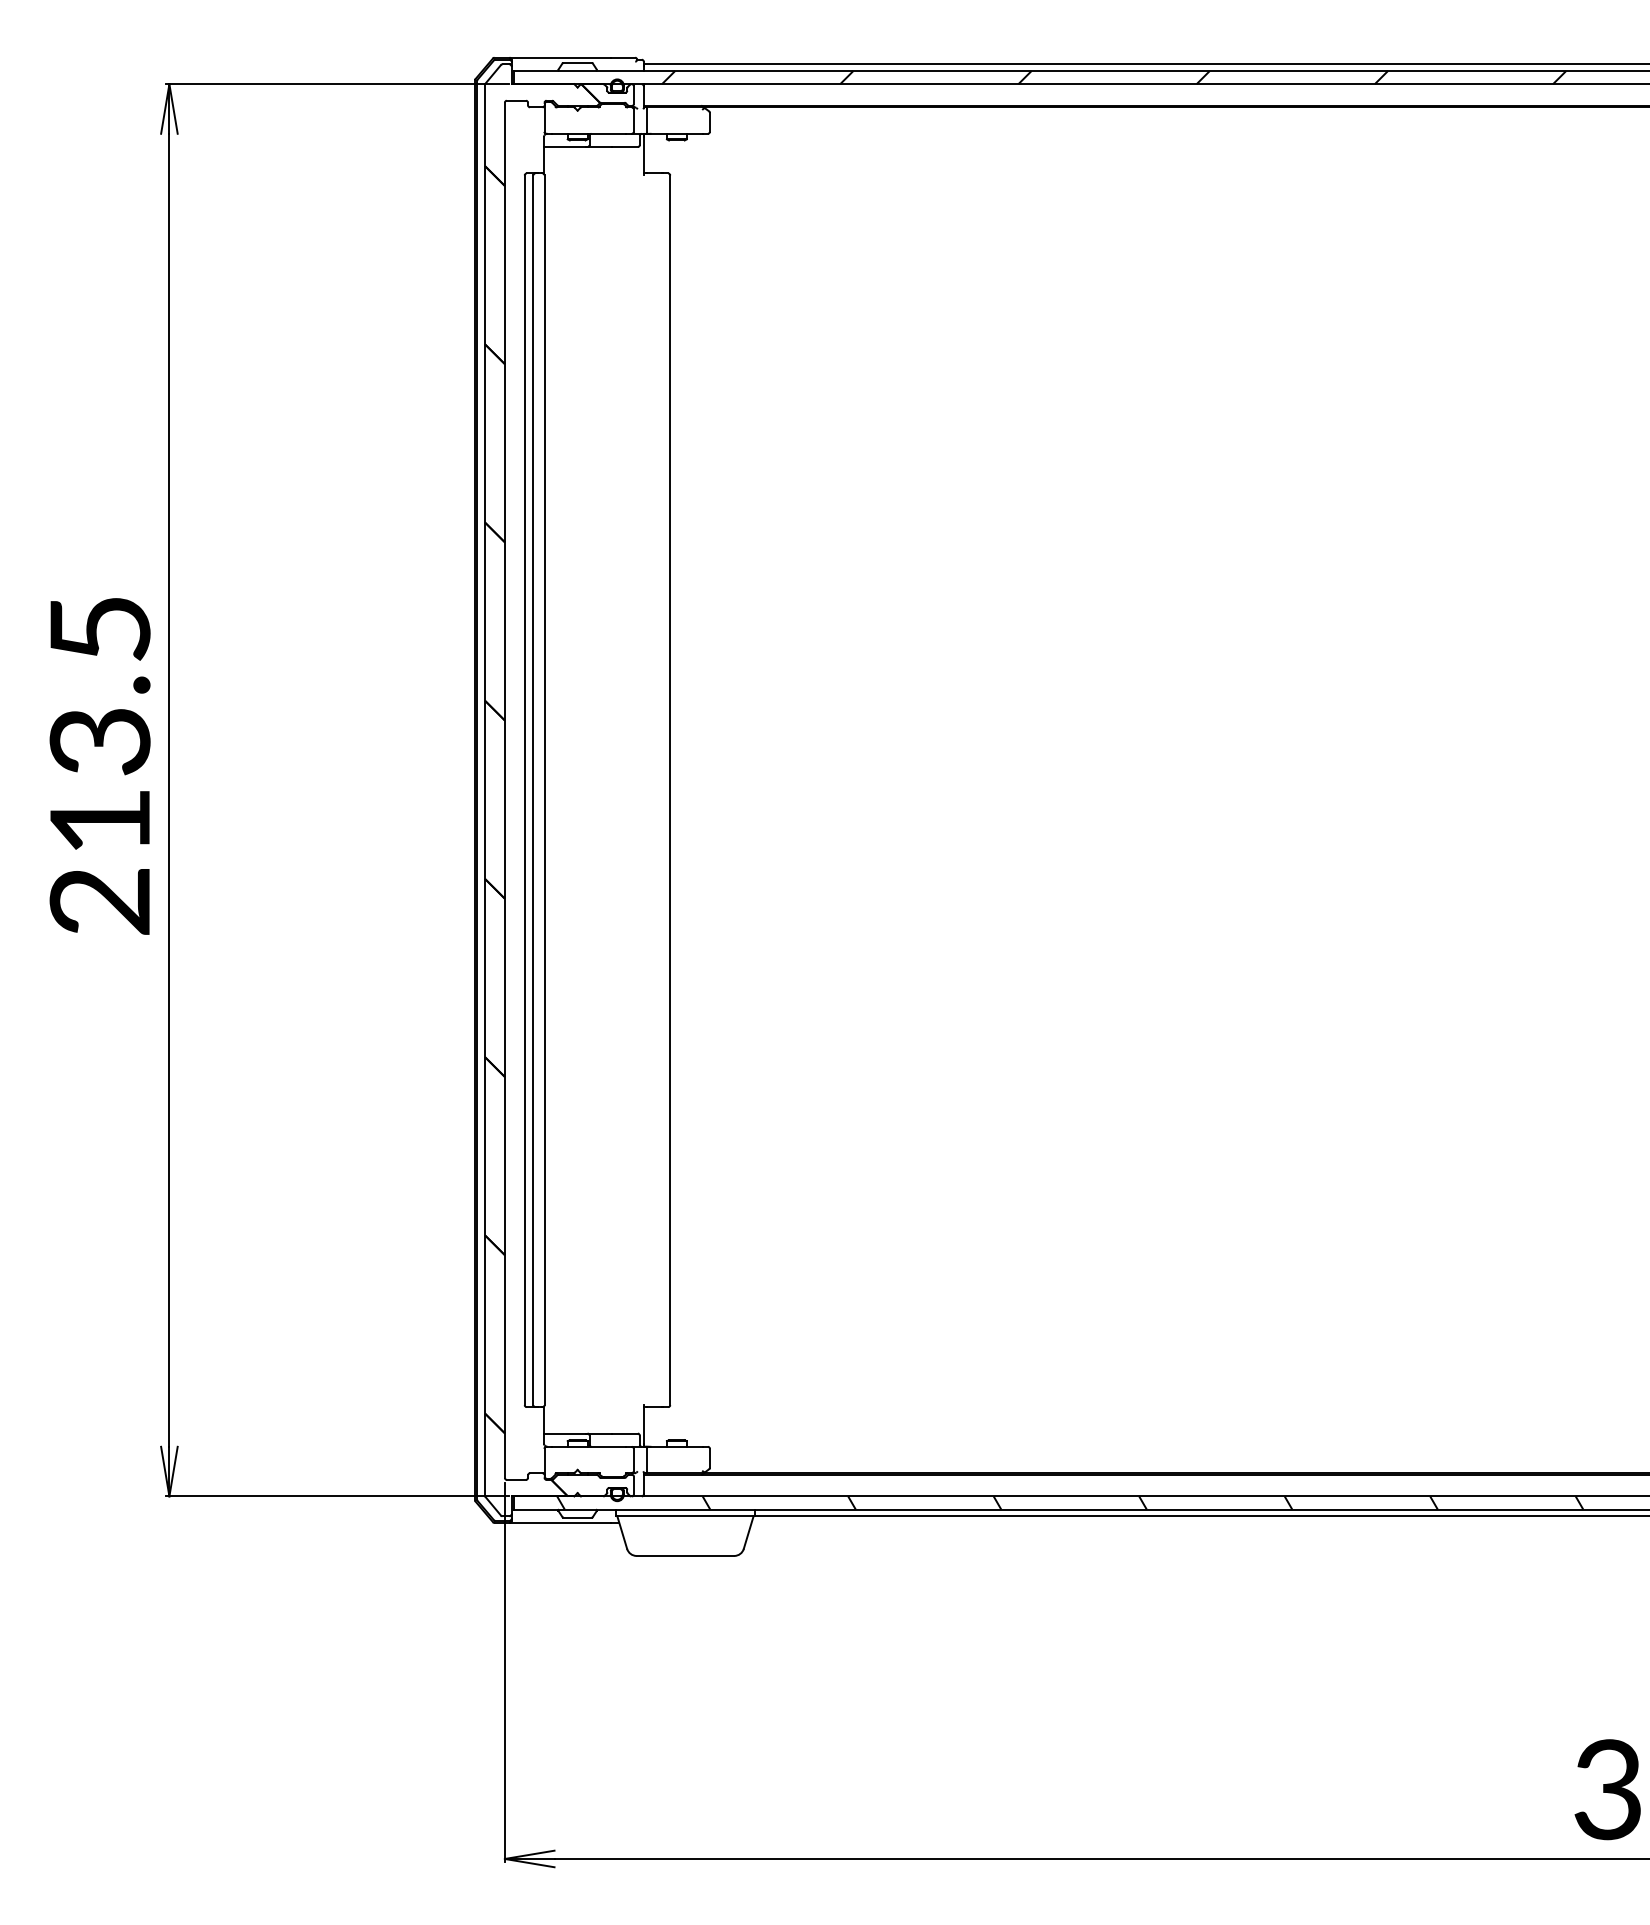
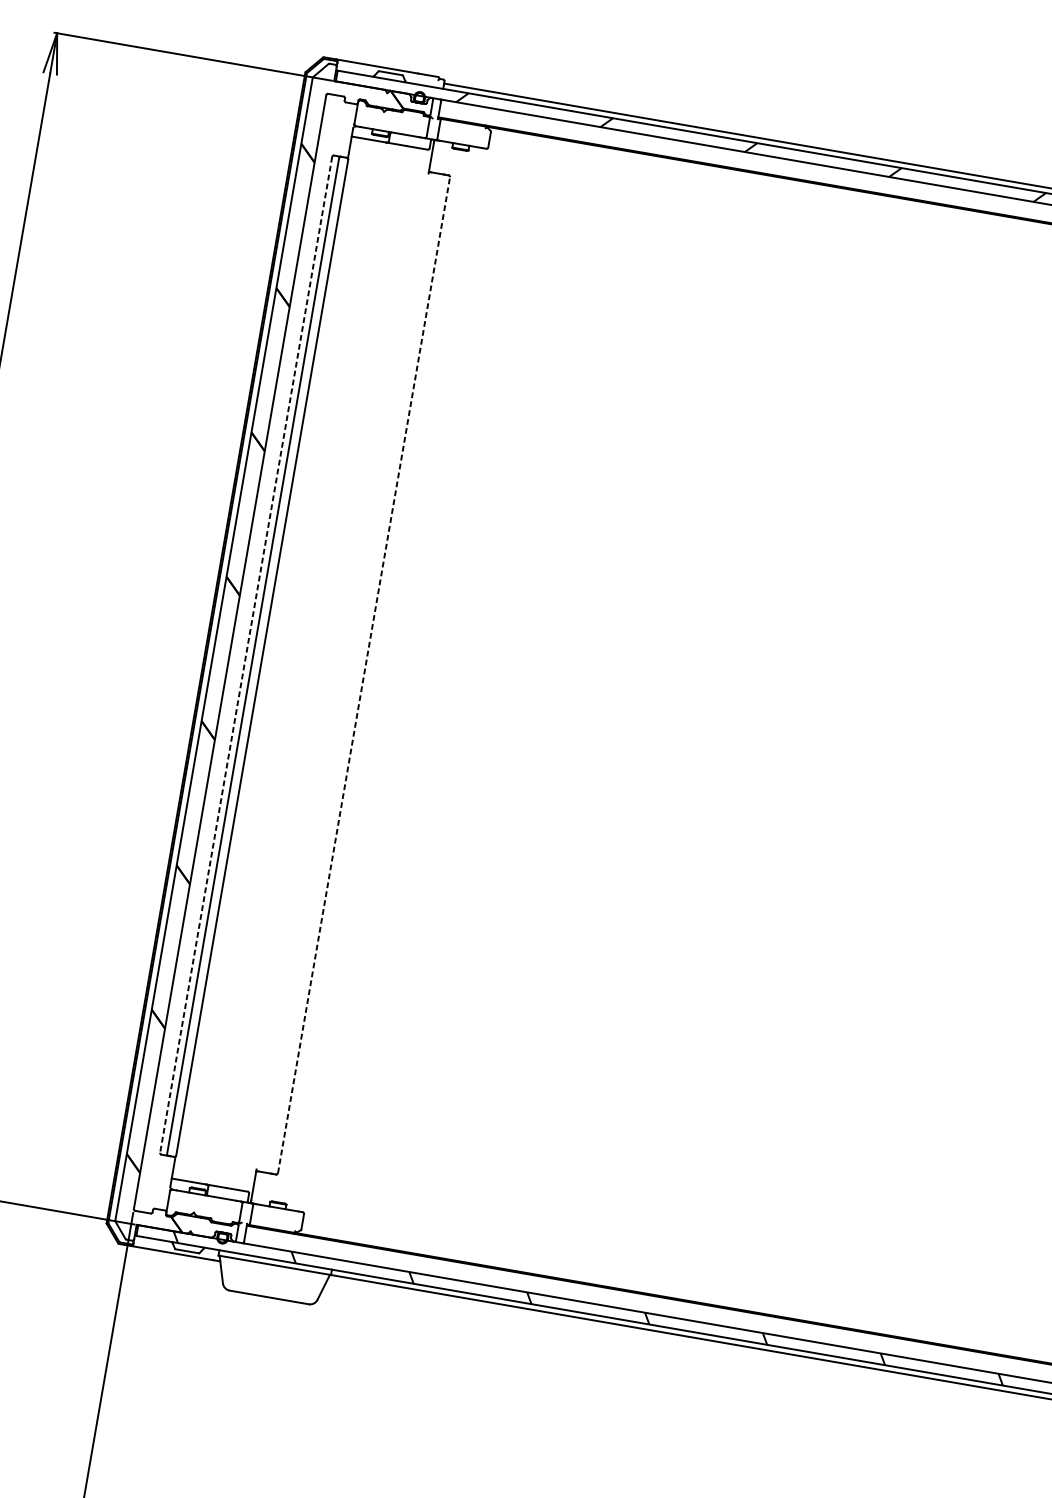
line: (524, 790) -> (245, 654), solid -> dashed
line: (670, 790) -> (364, 675), solid -> dashed

